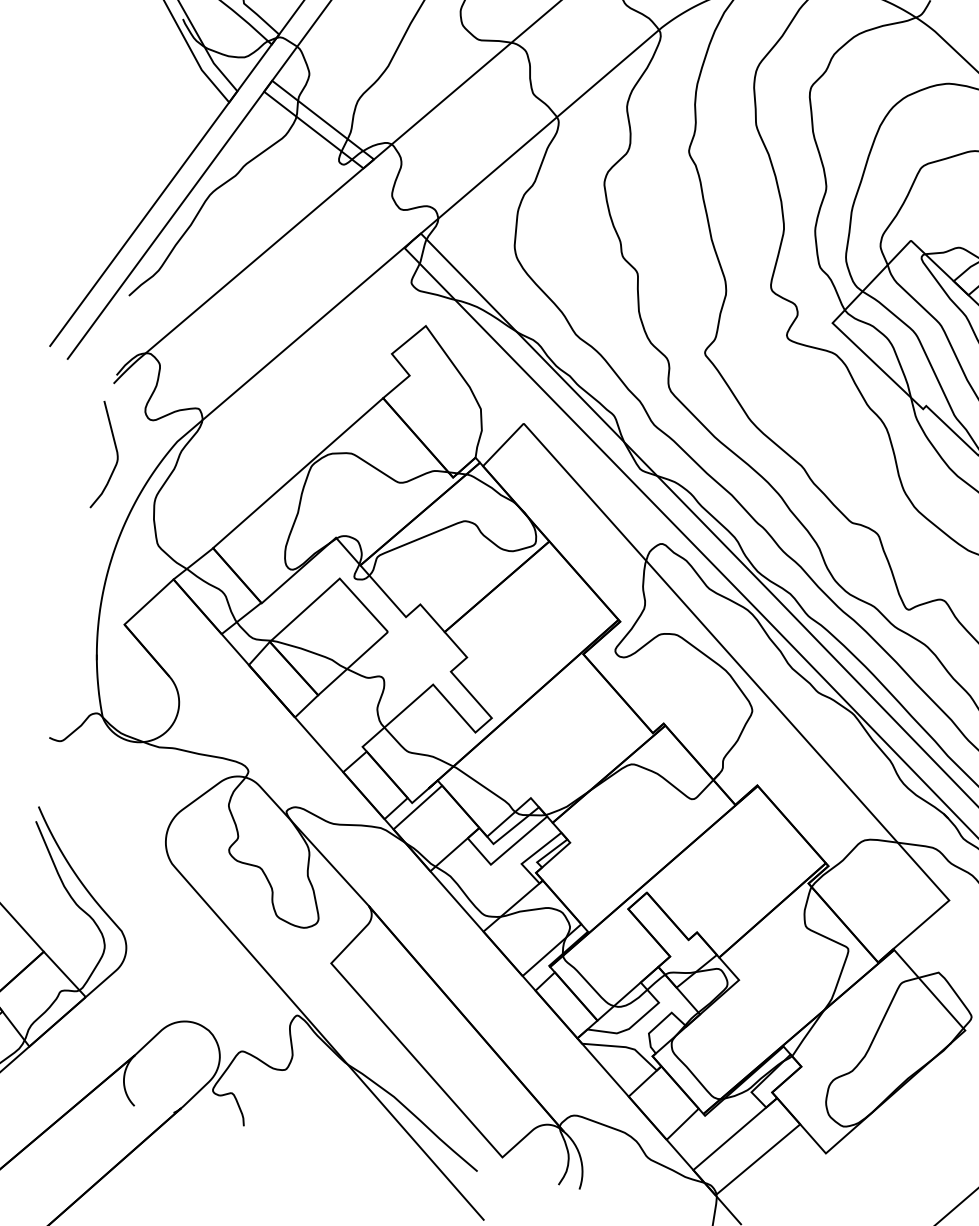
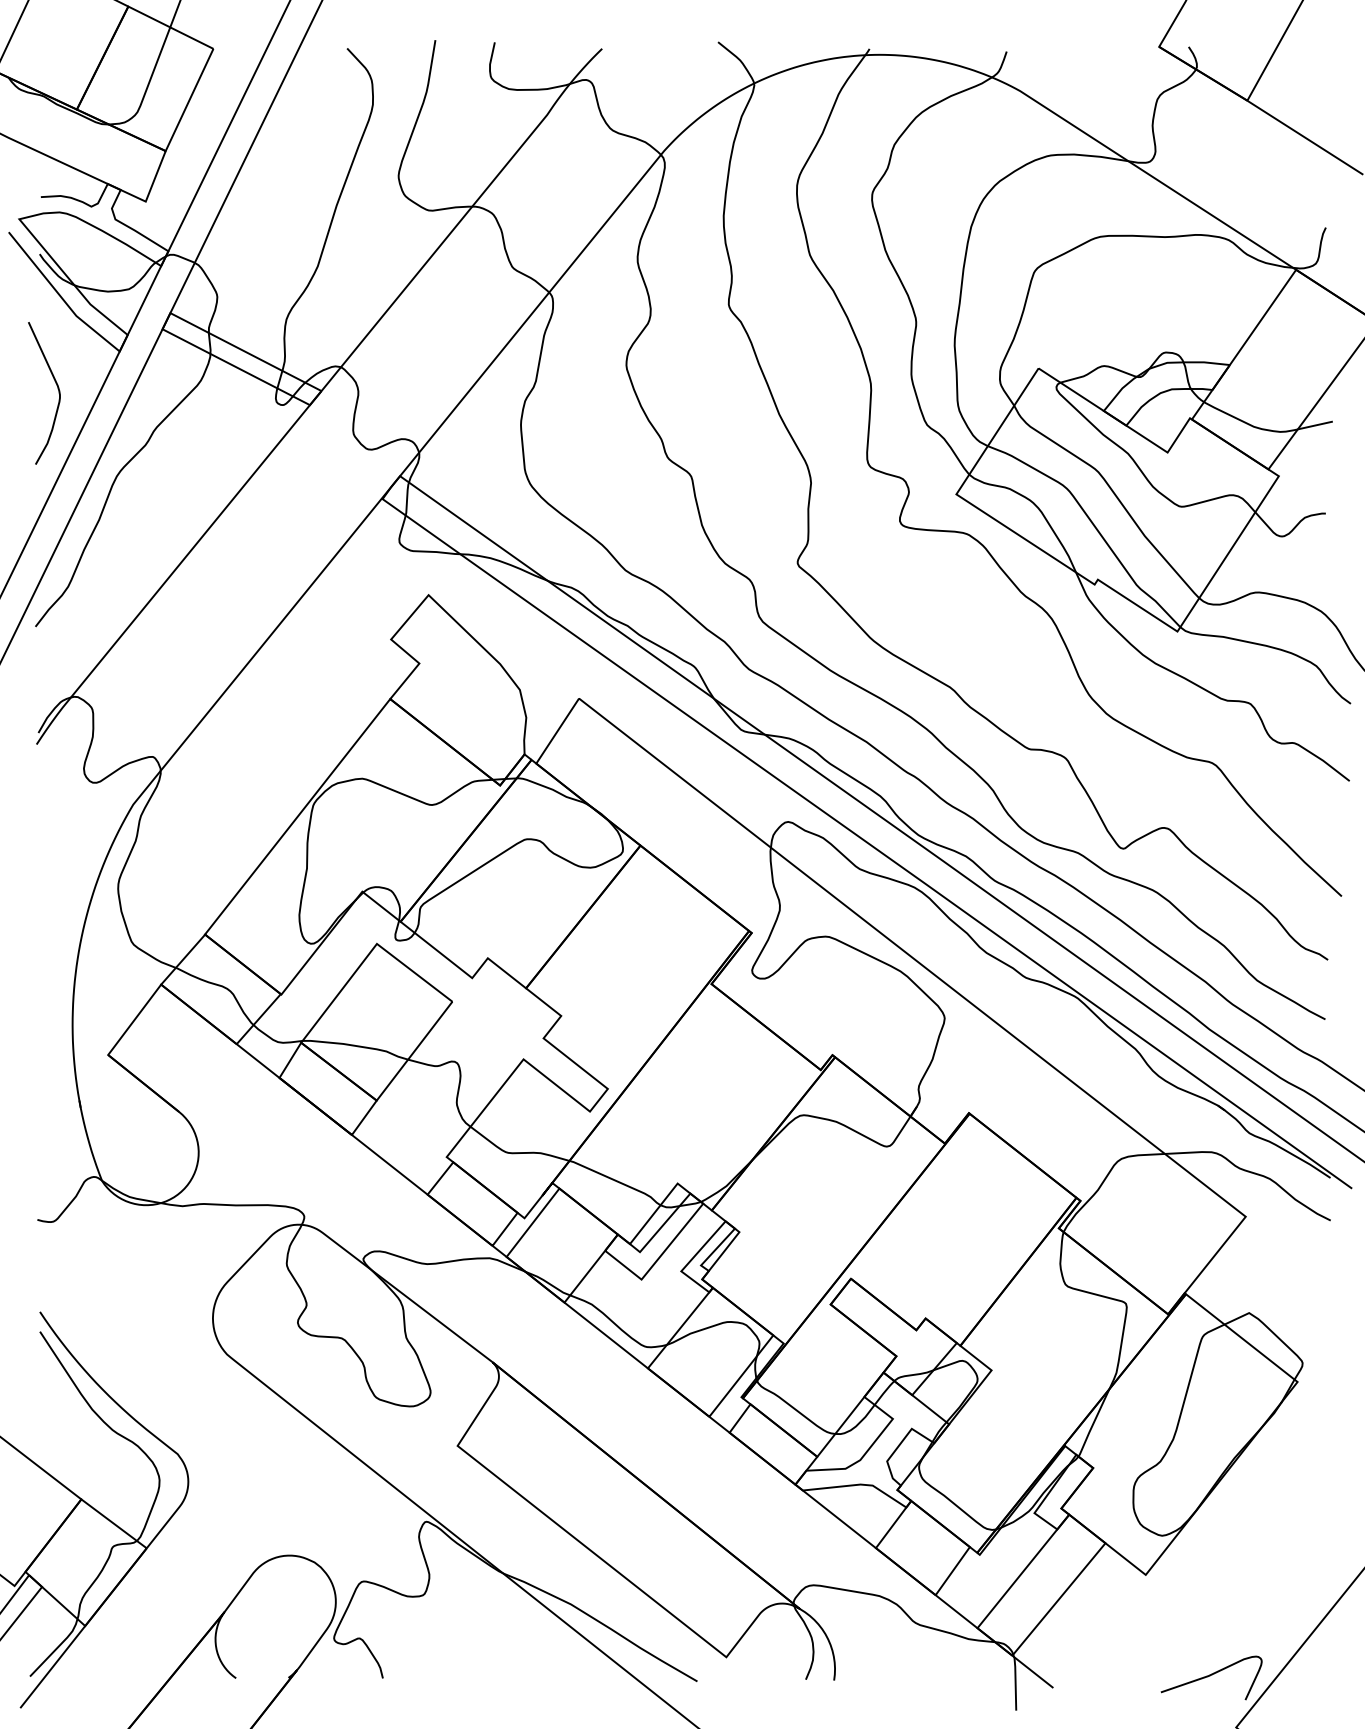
curve: (116, 455) -> (57, 389), moved

